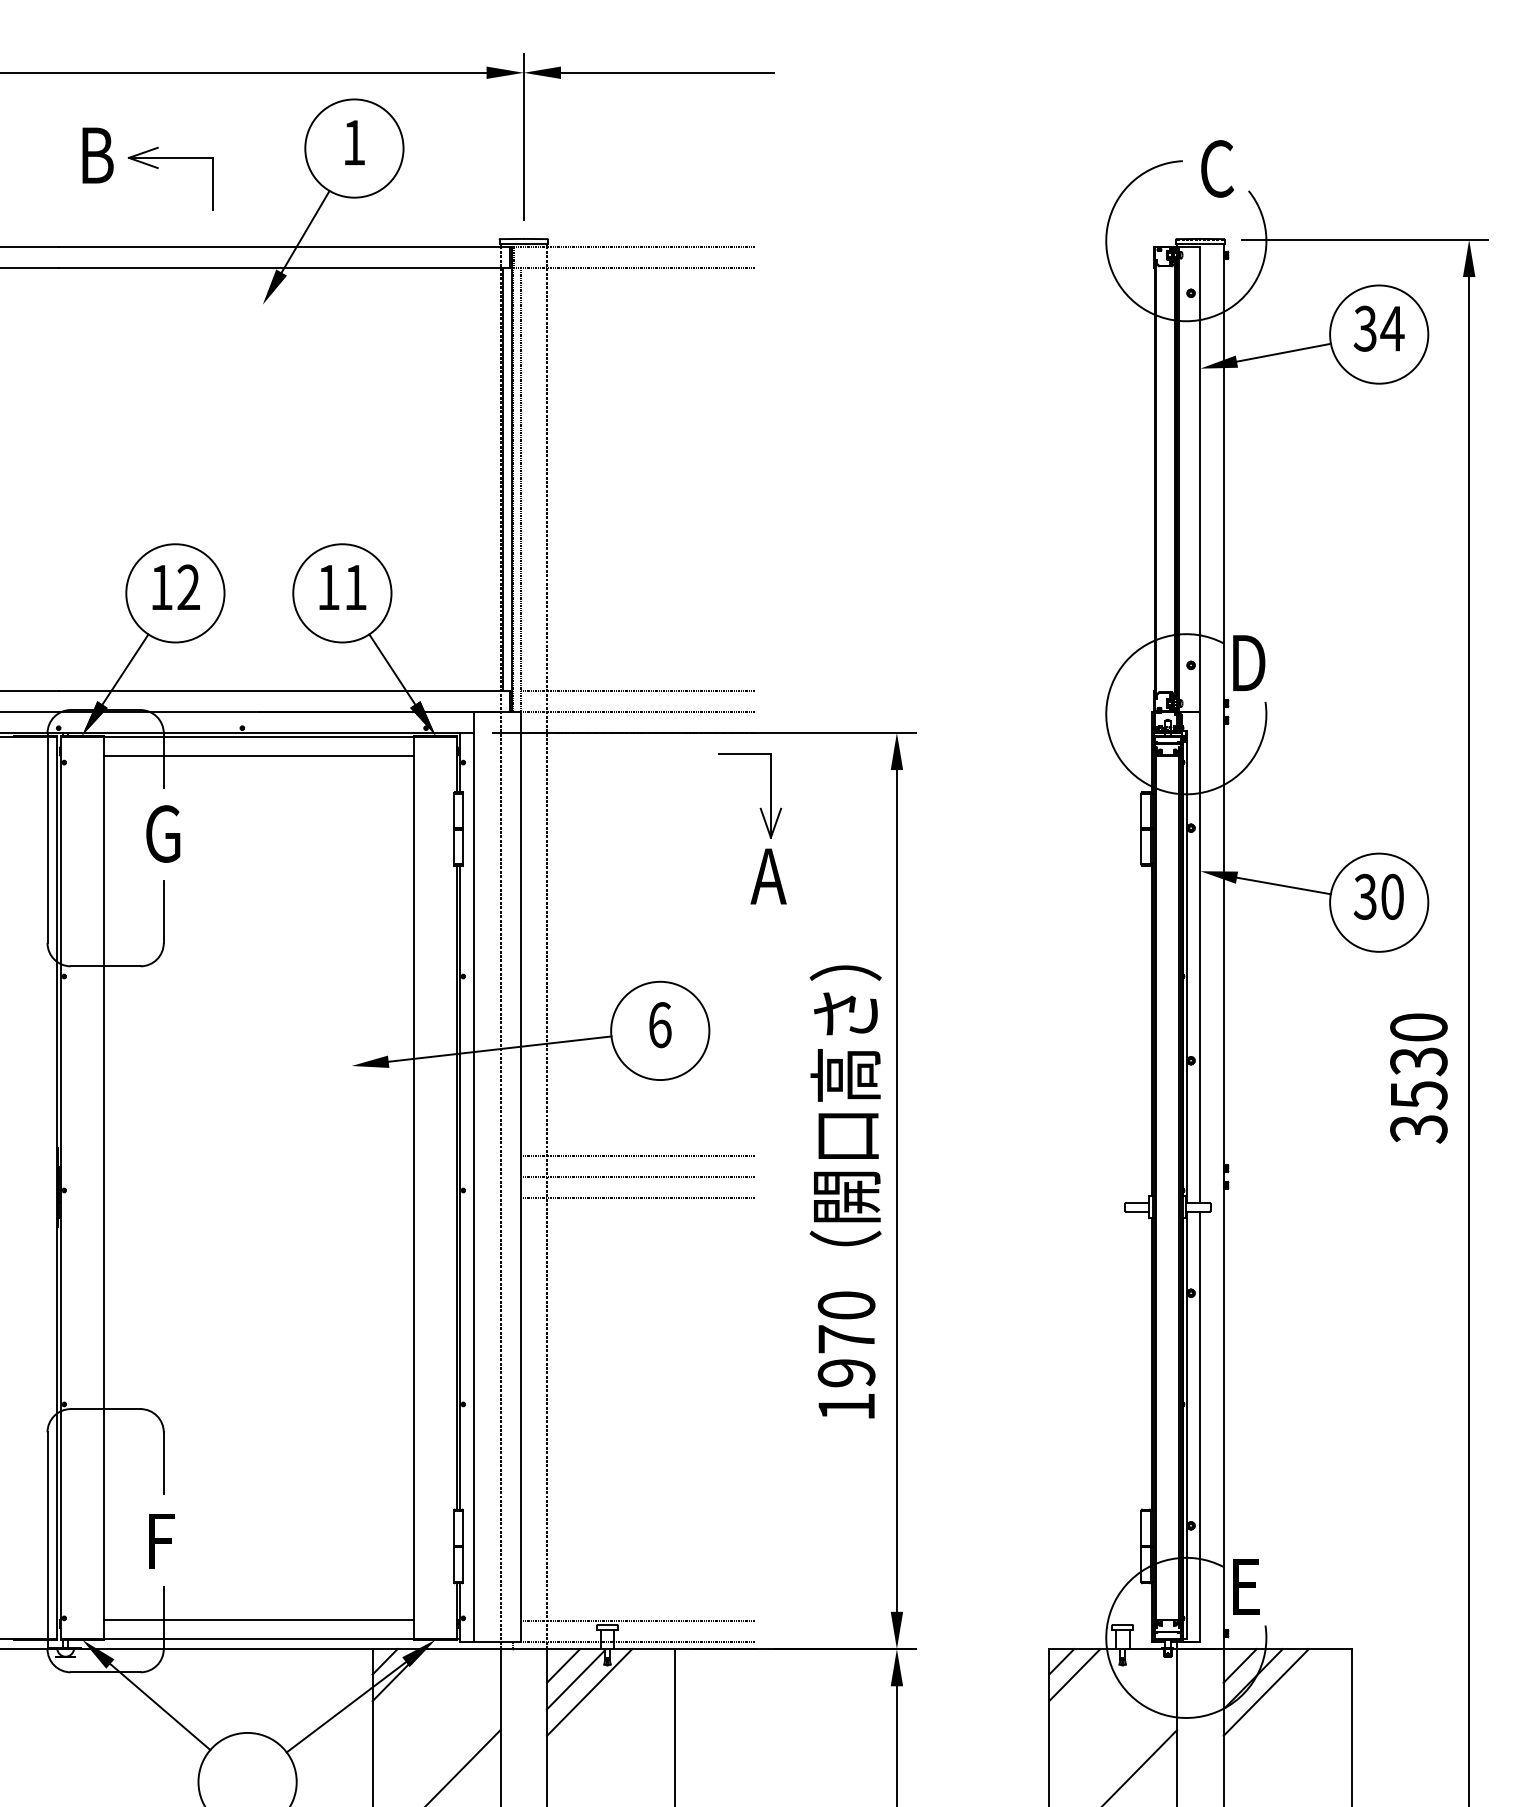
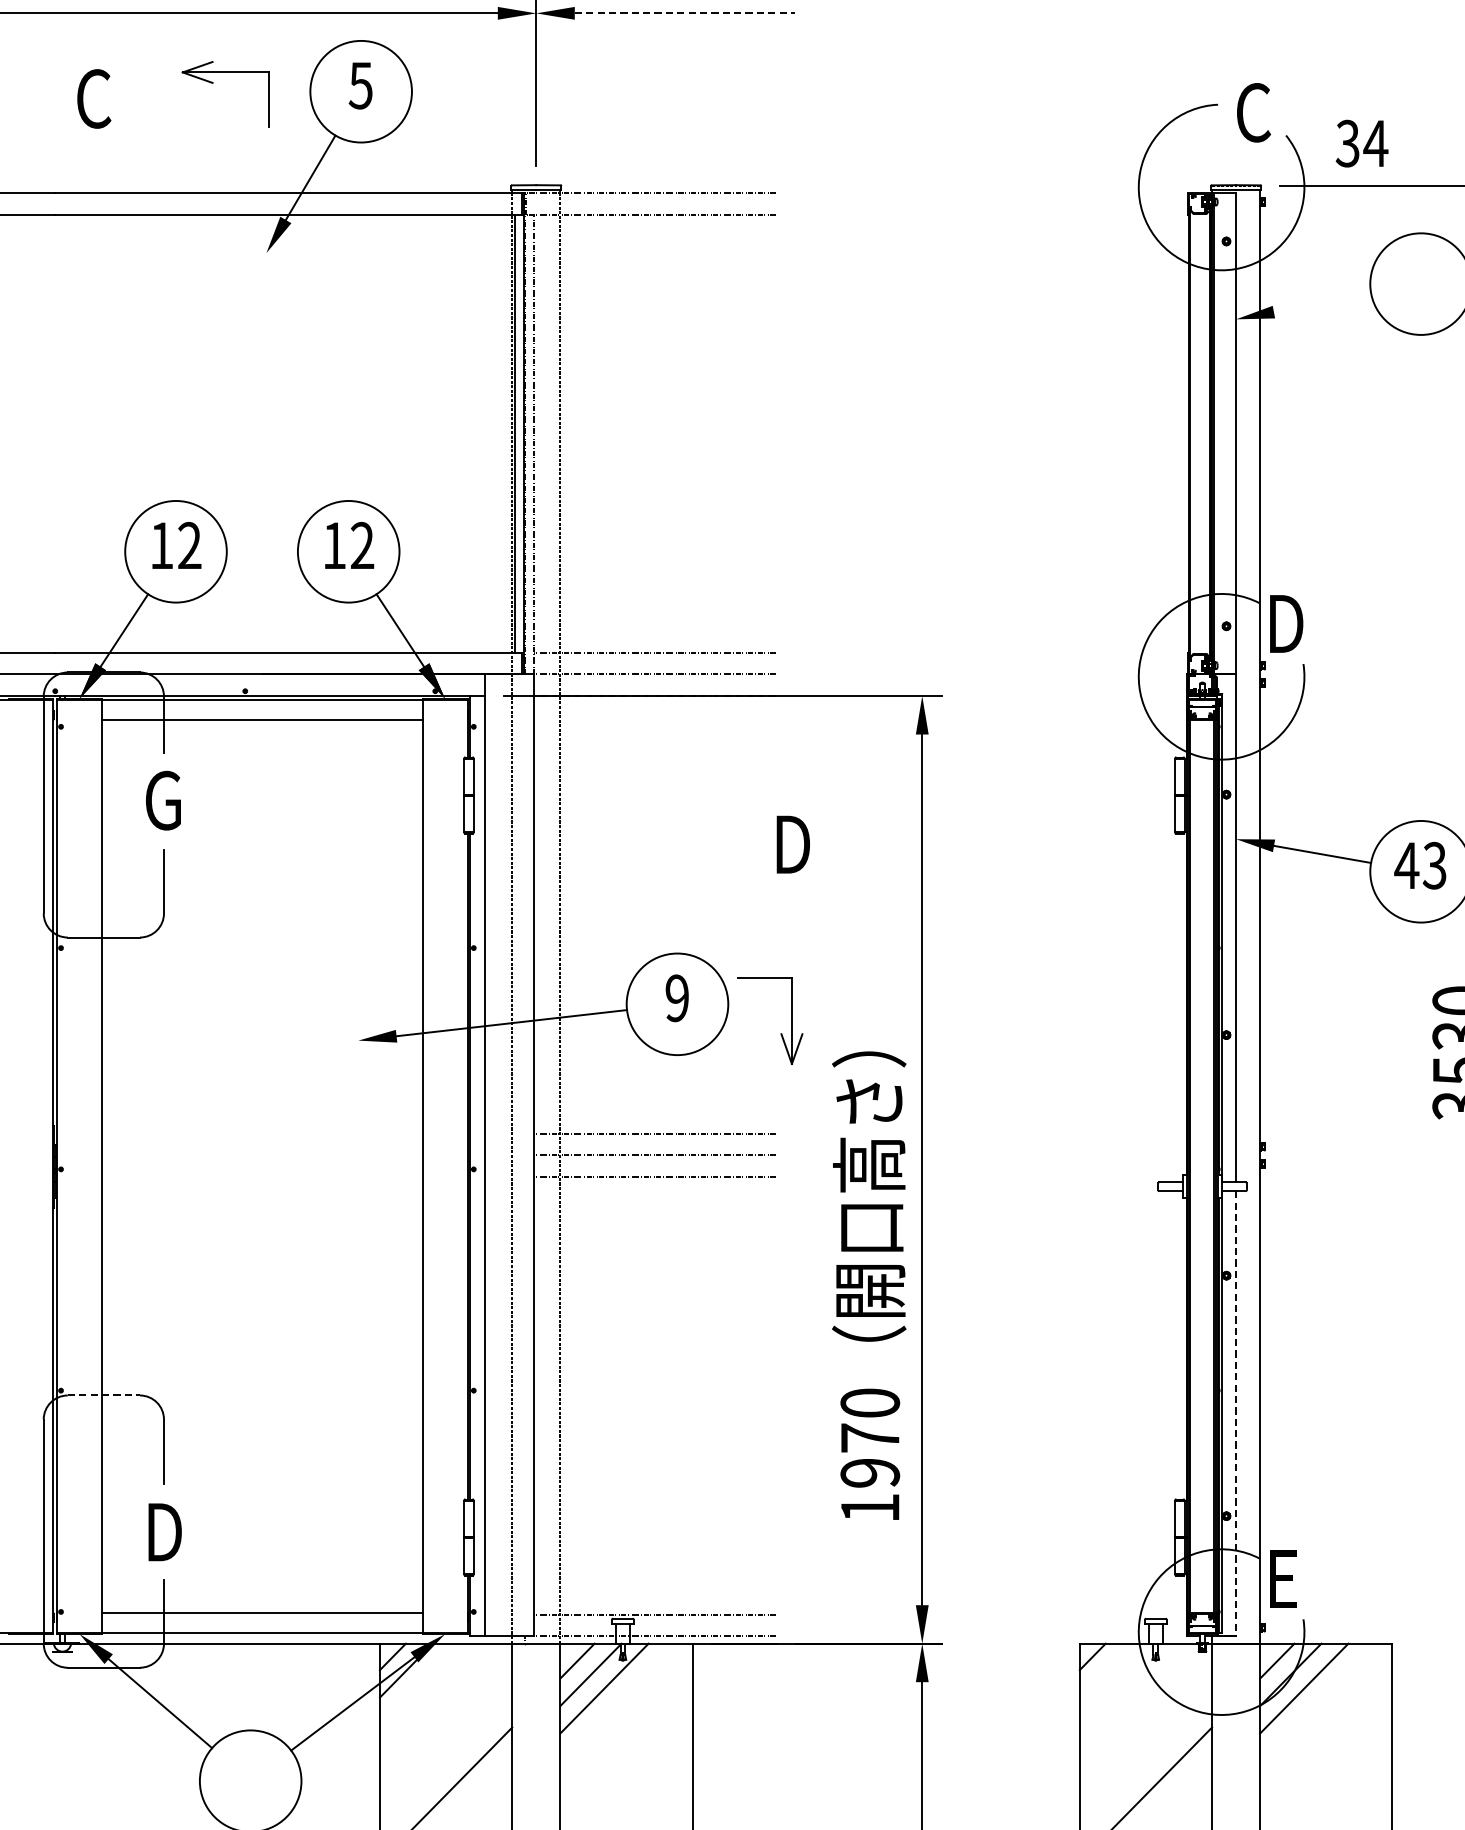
line: (667, 72) -> (684, 13), solid -> dashed
text: (353, 142) -> (360, 85), 1 -> 5
text: (96, 155) -> (94, 98), B -> C
part: (158, 168) -> (213, 83), moved
text: (1378, 328) -> (1361, 143), moved
line: (1283, 352) -> (1322, 302), removed
text: (355, 586) -> (362, 544), 11 -> 12
part: (759, 808) -> (780, 1033), moved
text: (769, 876) -> (790, 844), A -> D
text: (1378, 896) -> (1420, 865), 30 -> 43
text: (660, 1025) -> (677, 998), 6 -> 9
text: (845, 1191) -> (869, 1285), moved
line: (105, 1409) -> (103, 1395), solid -> dashed
line: (1200, 1427) -> (1236, 1414), solid -> dashed
text: (164, 1541) -> (164, 1532), F -> D
line: (1074, 1675) -> (1105, 1671), removed

